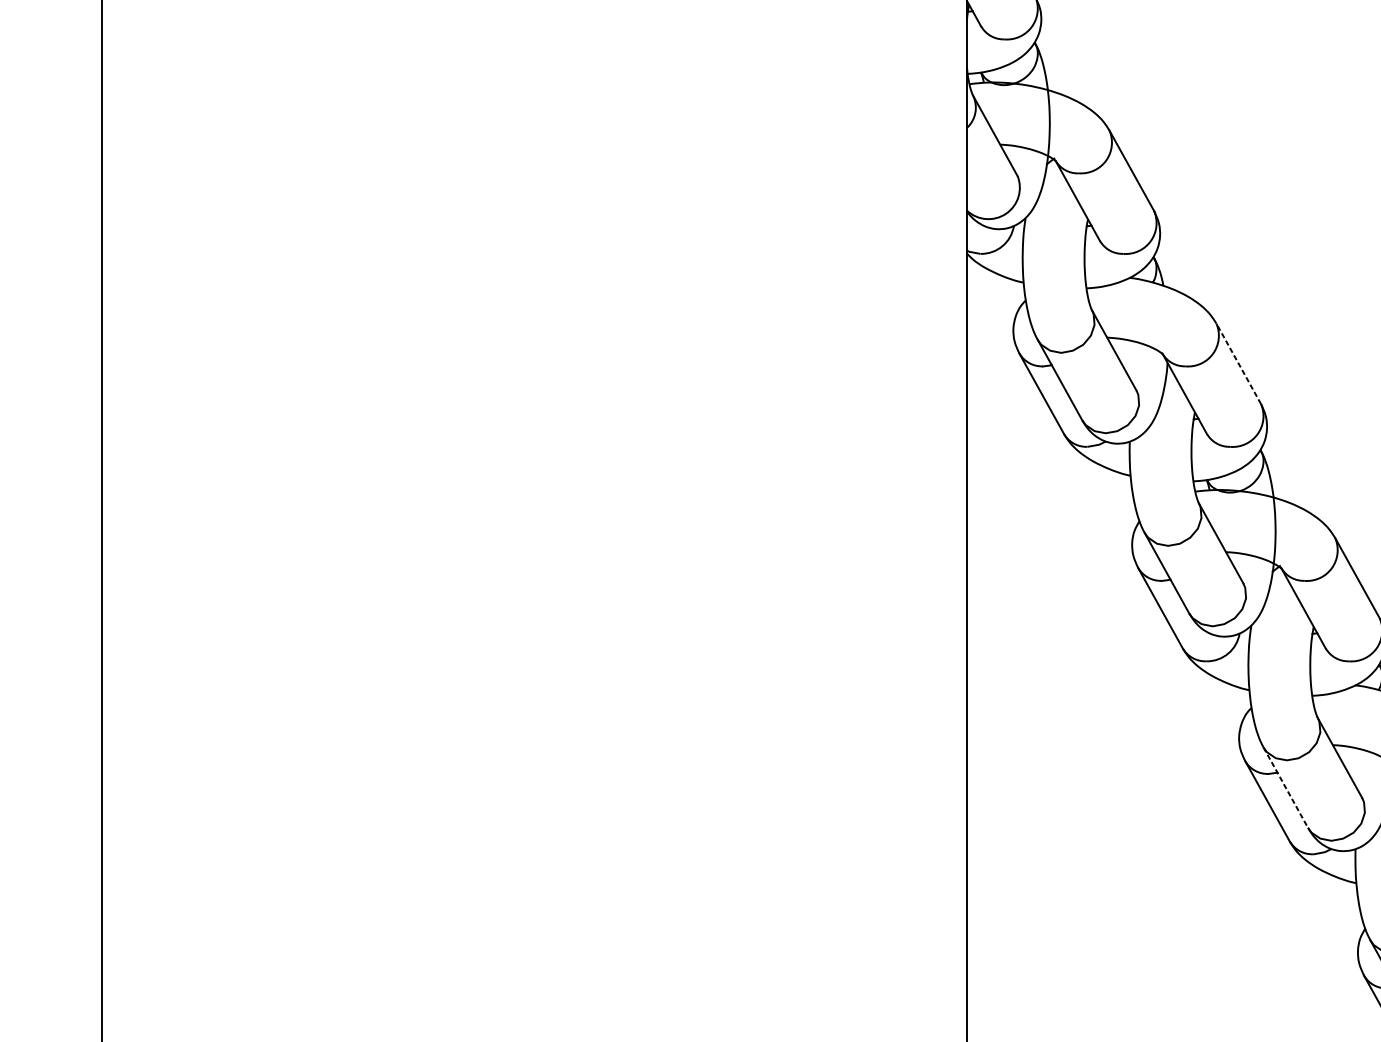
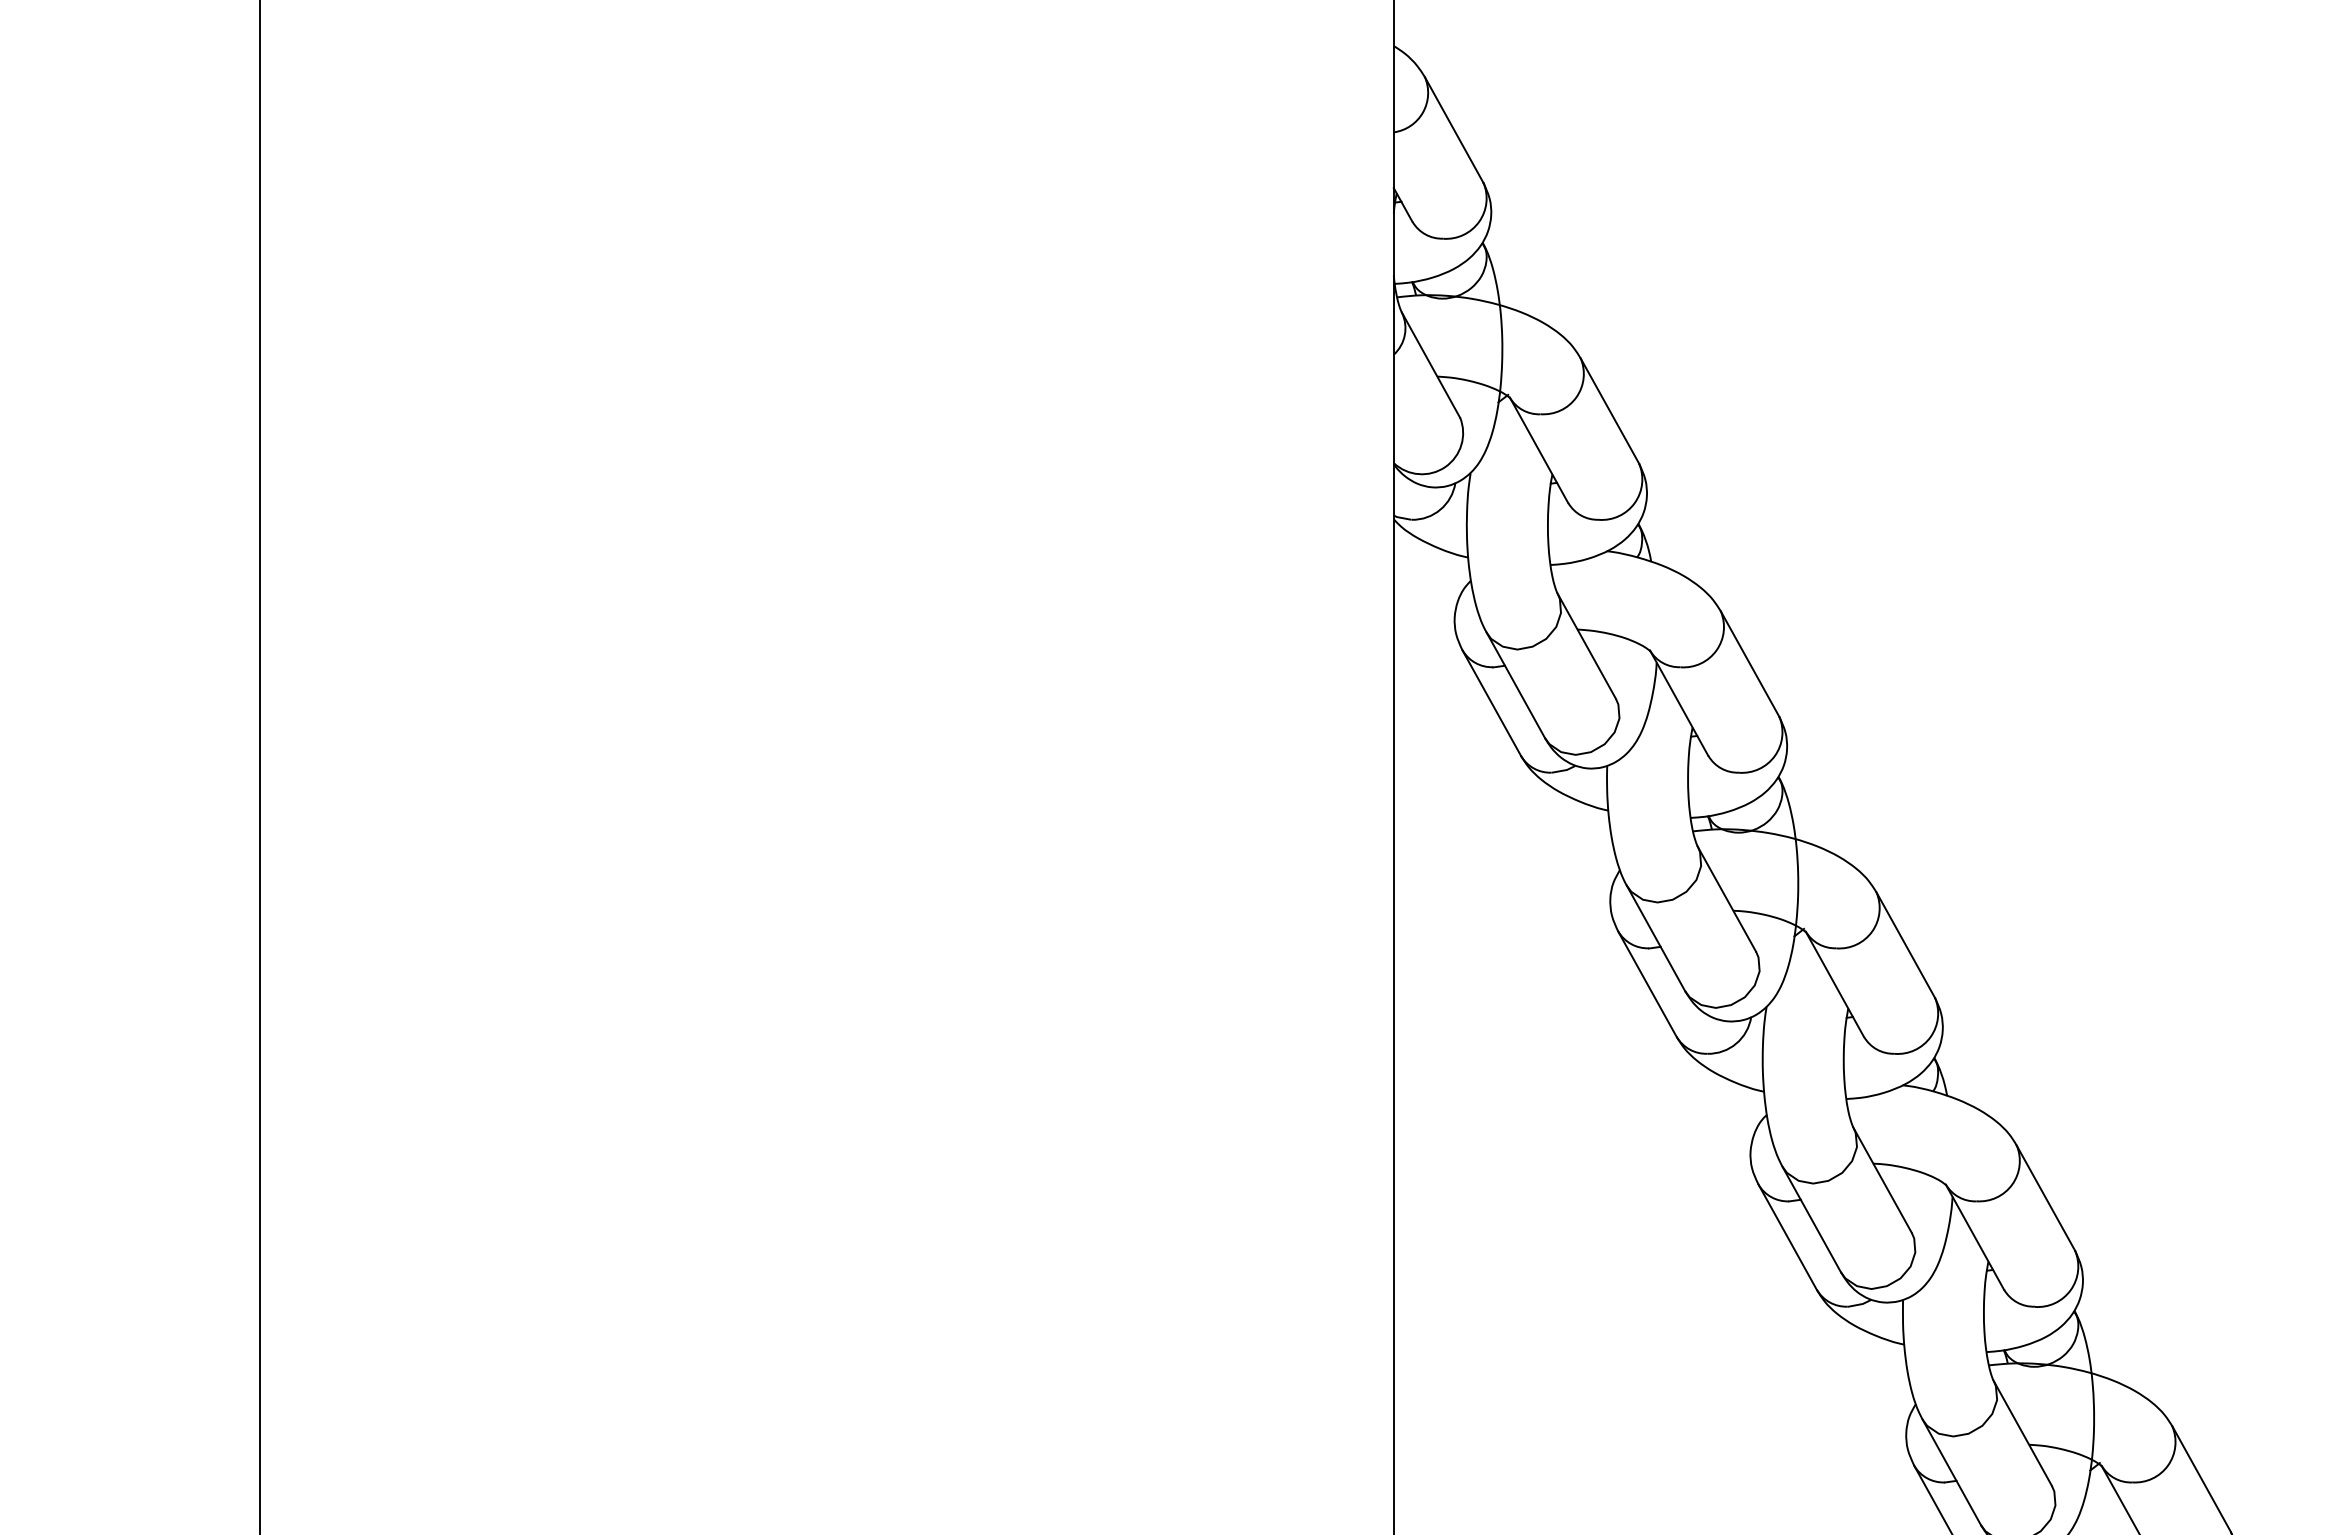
line: (1238, 363) -> (1749, 663), dashed -> solid
line: (1285, 787) -> (1811, 1219), dashed -> solid

